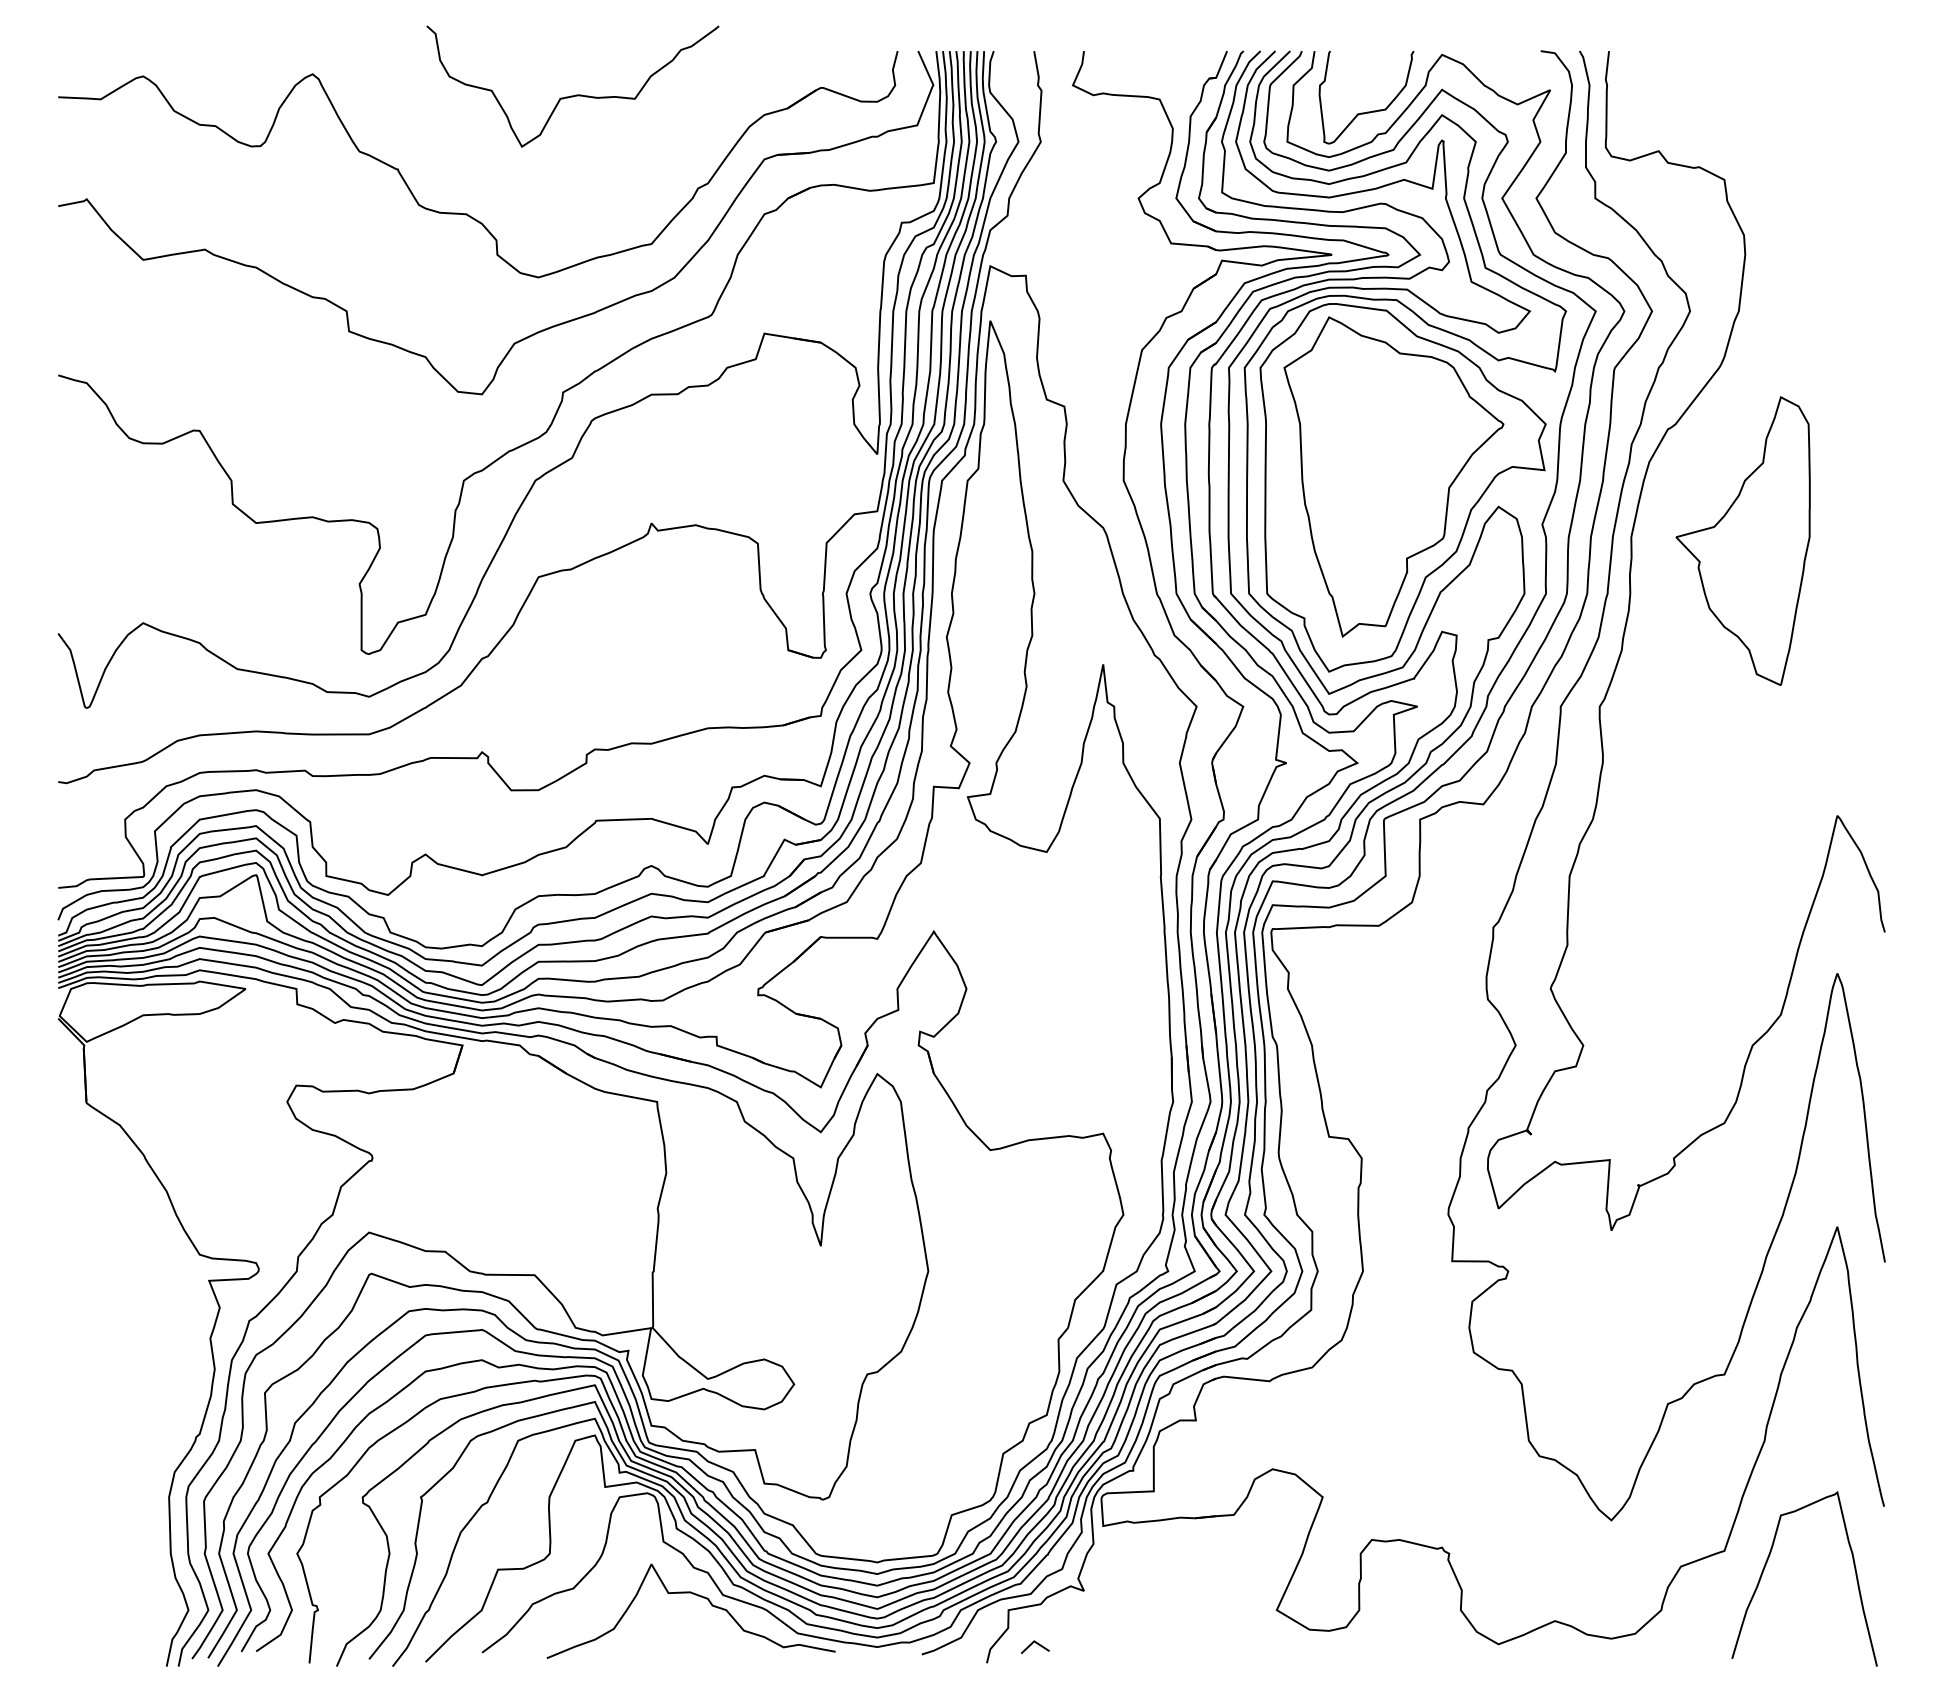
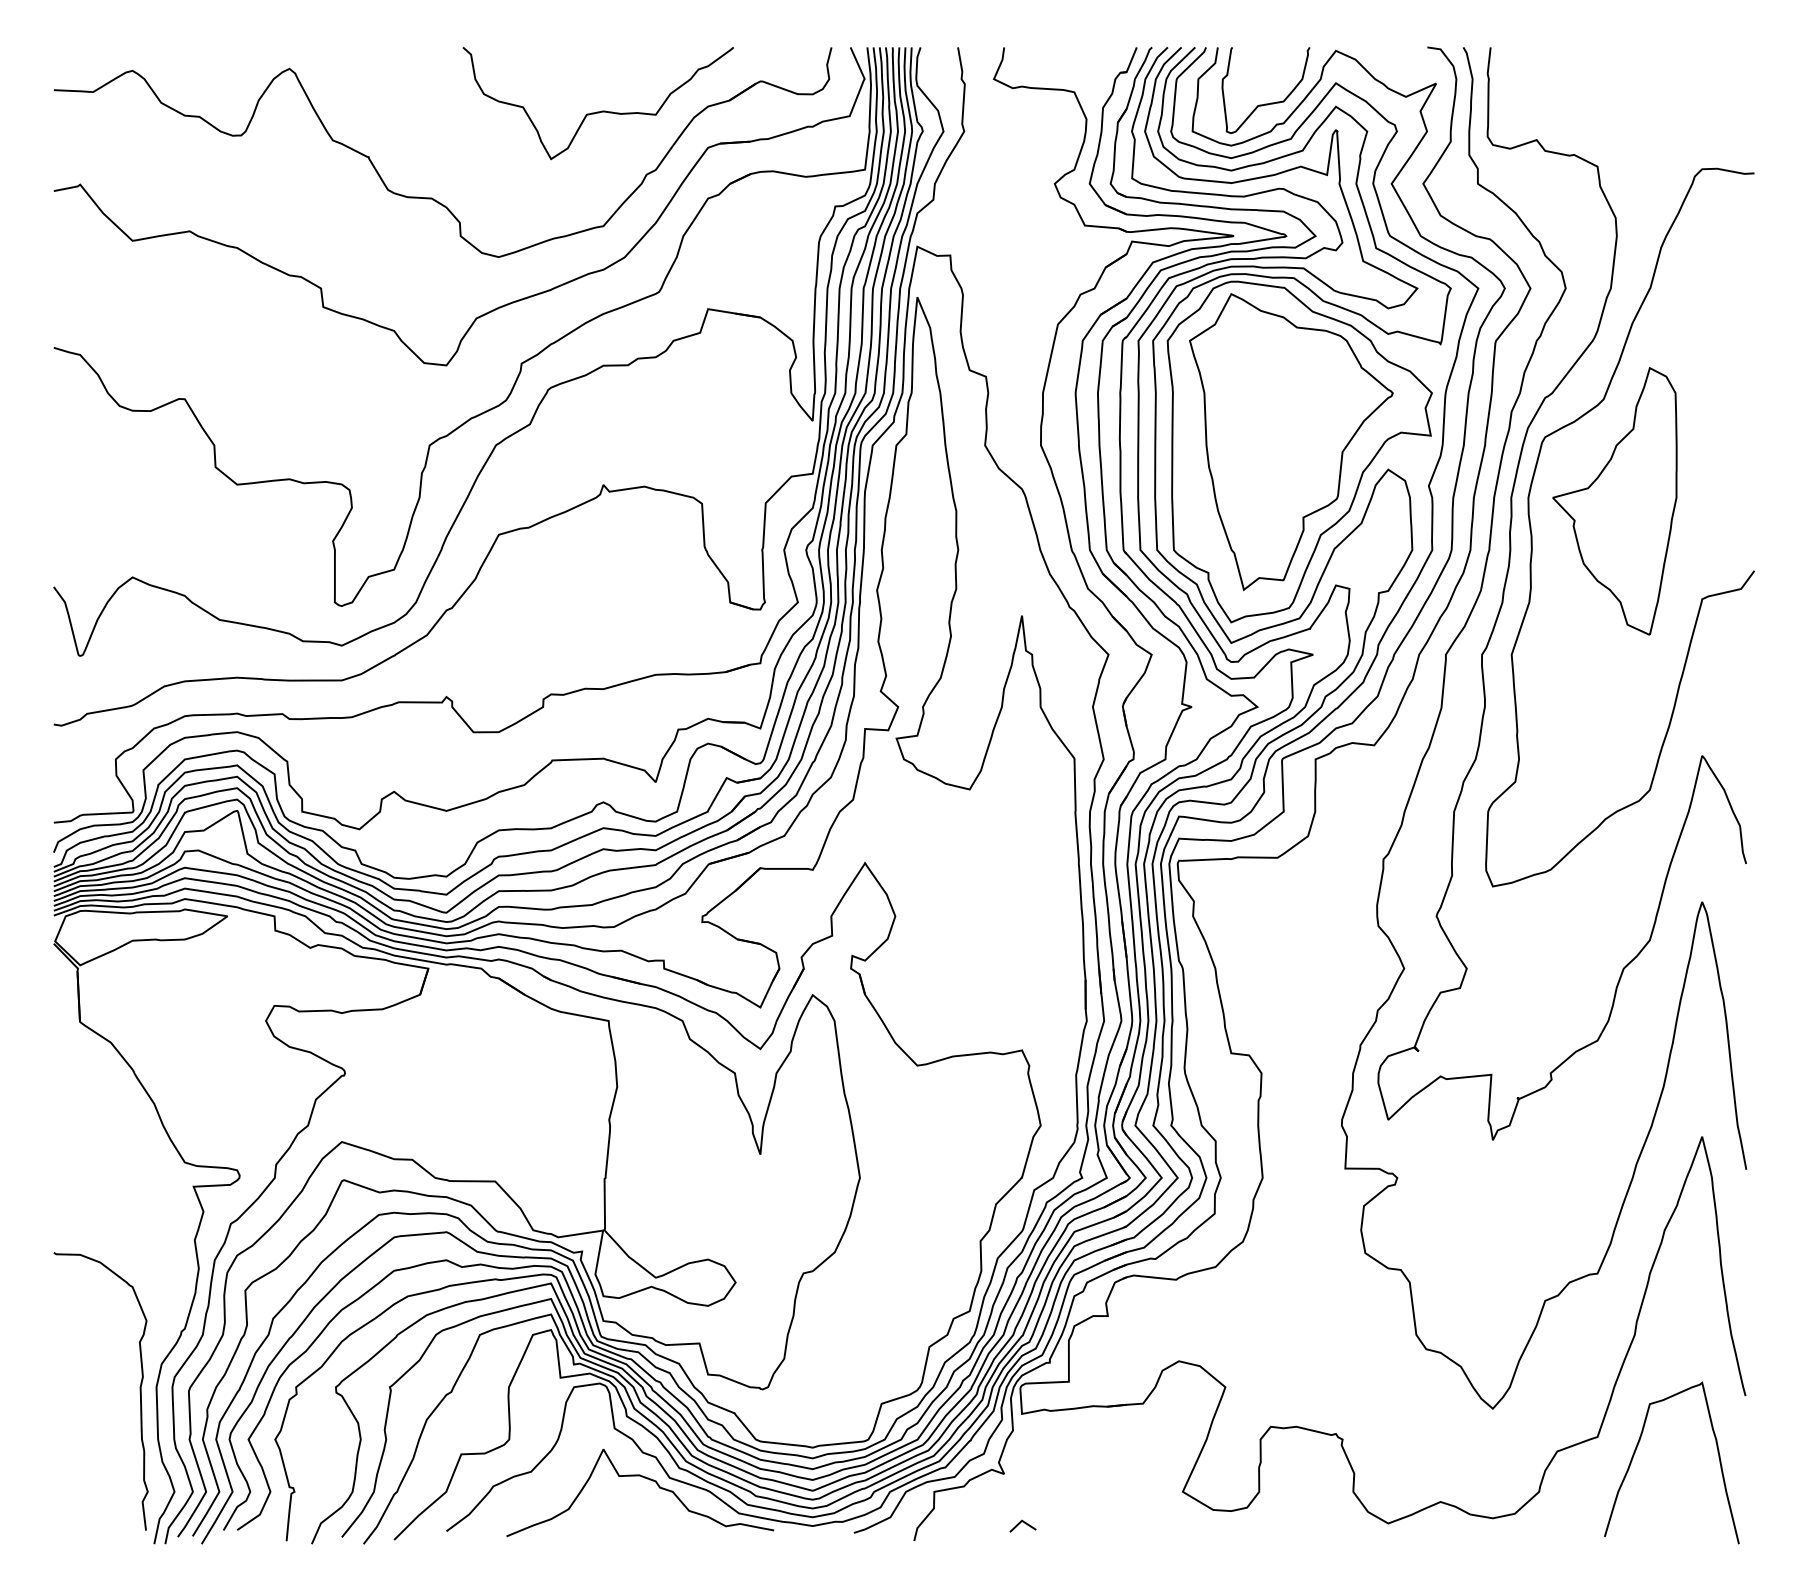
curve: (575, 94) -> (600, 110), moved
curve: (1654, 578) -> (1532, 536), added
curve: (151, 1501) -> (140, 1391), added
line: (1037, 1644) -> (1025, 1523), moved

